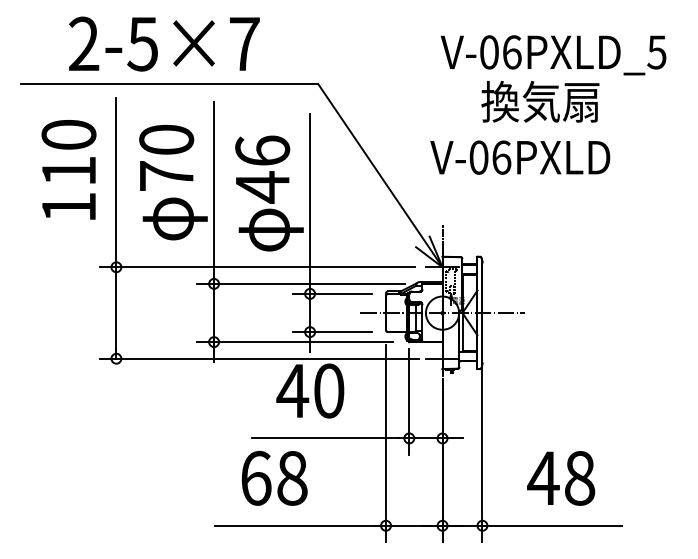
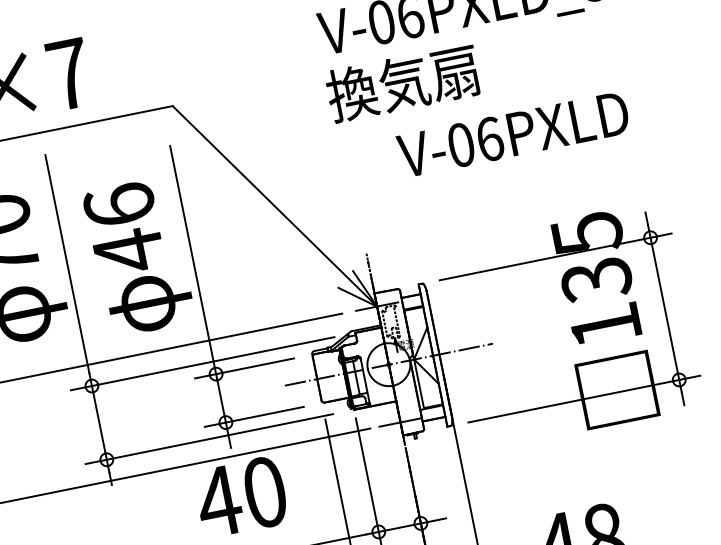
text: (540, 101) -> (403, 82), moved
text: (520, 157) -> (513, 134), moved
part: (585, 311) -> (569, 326), added

